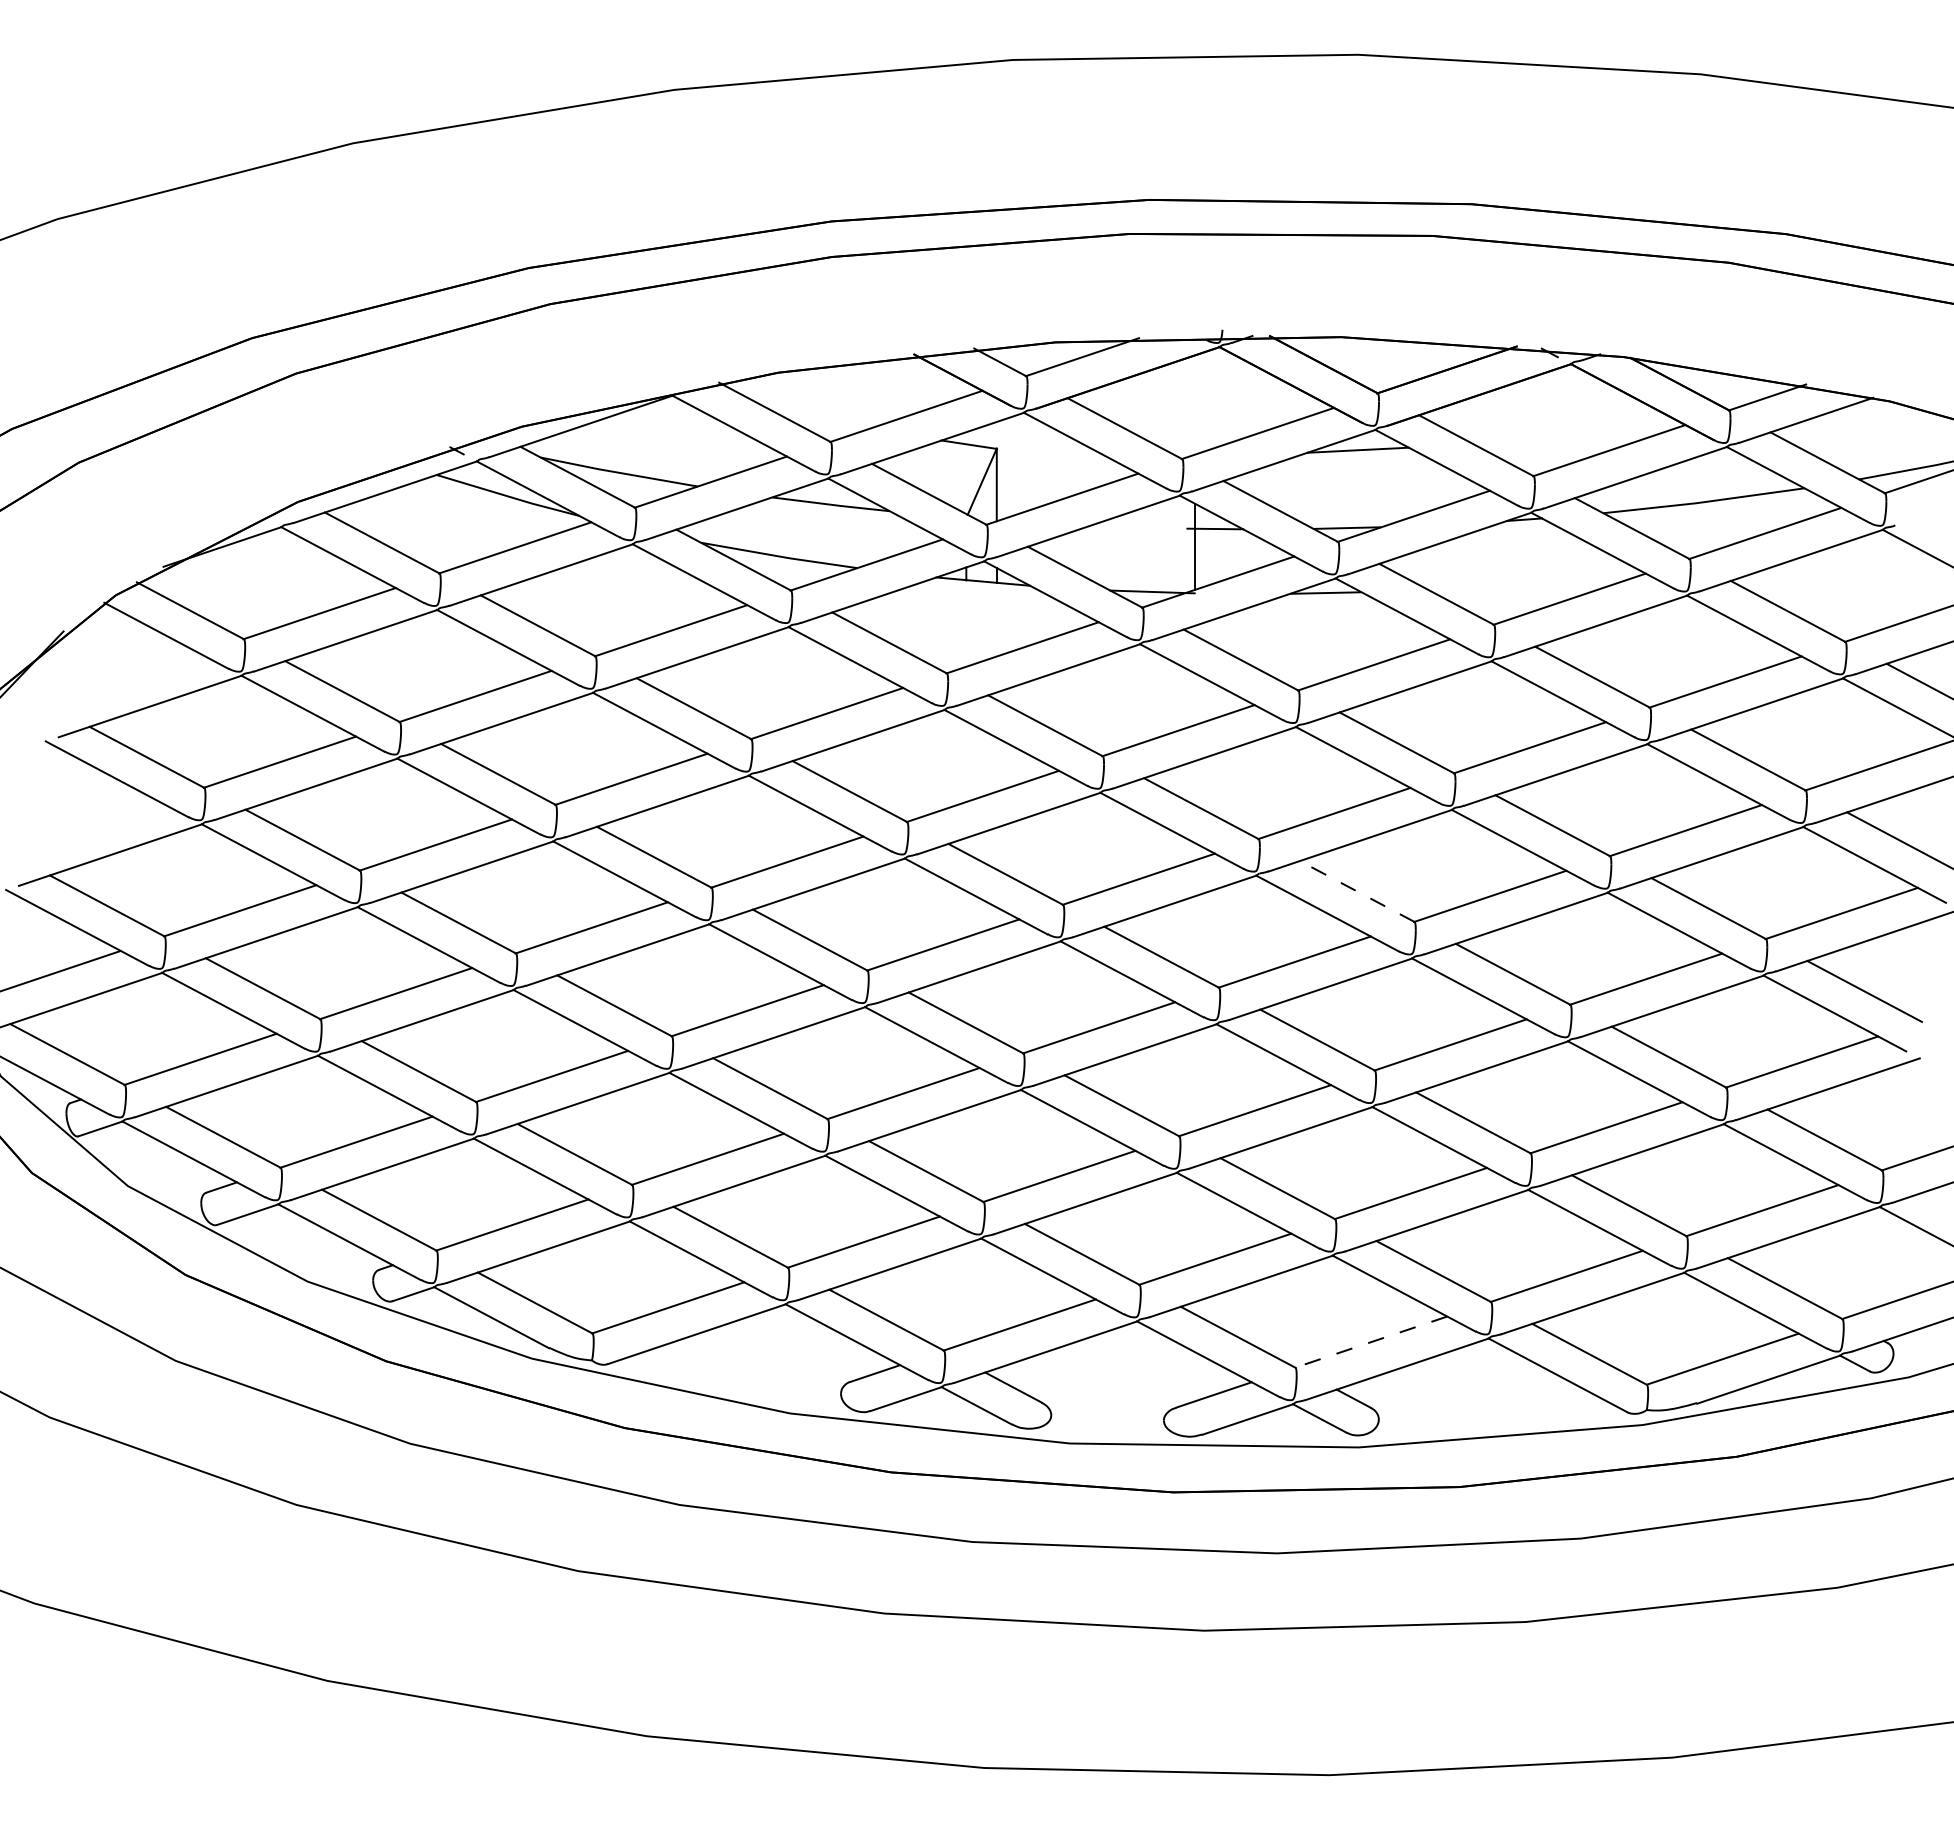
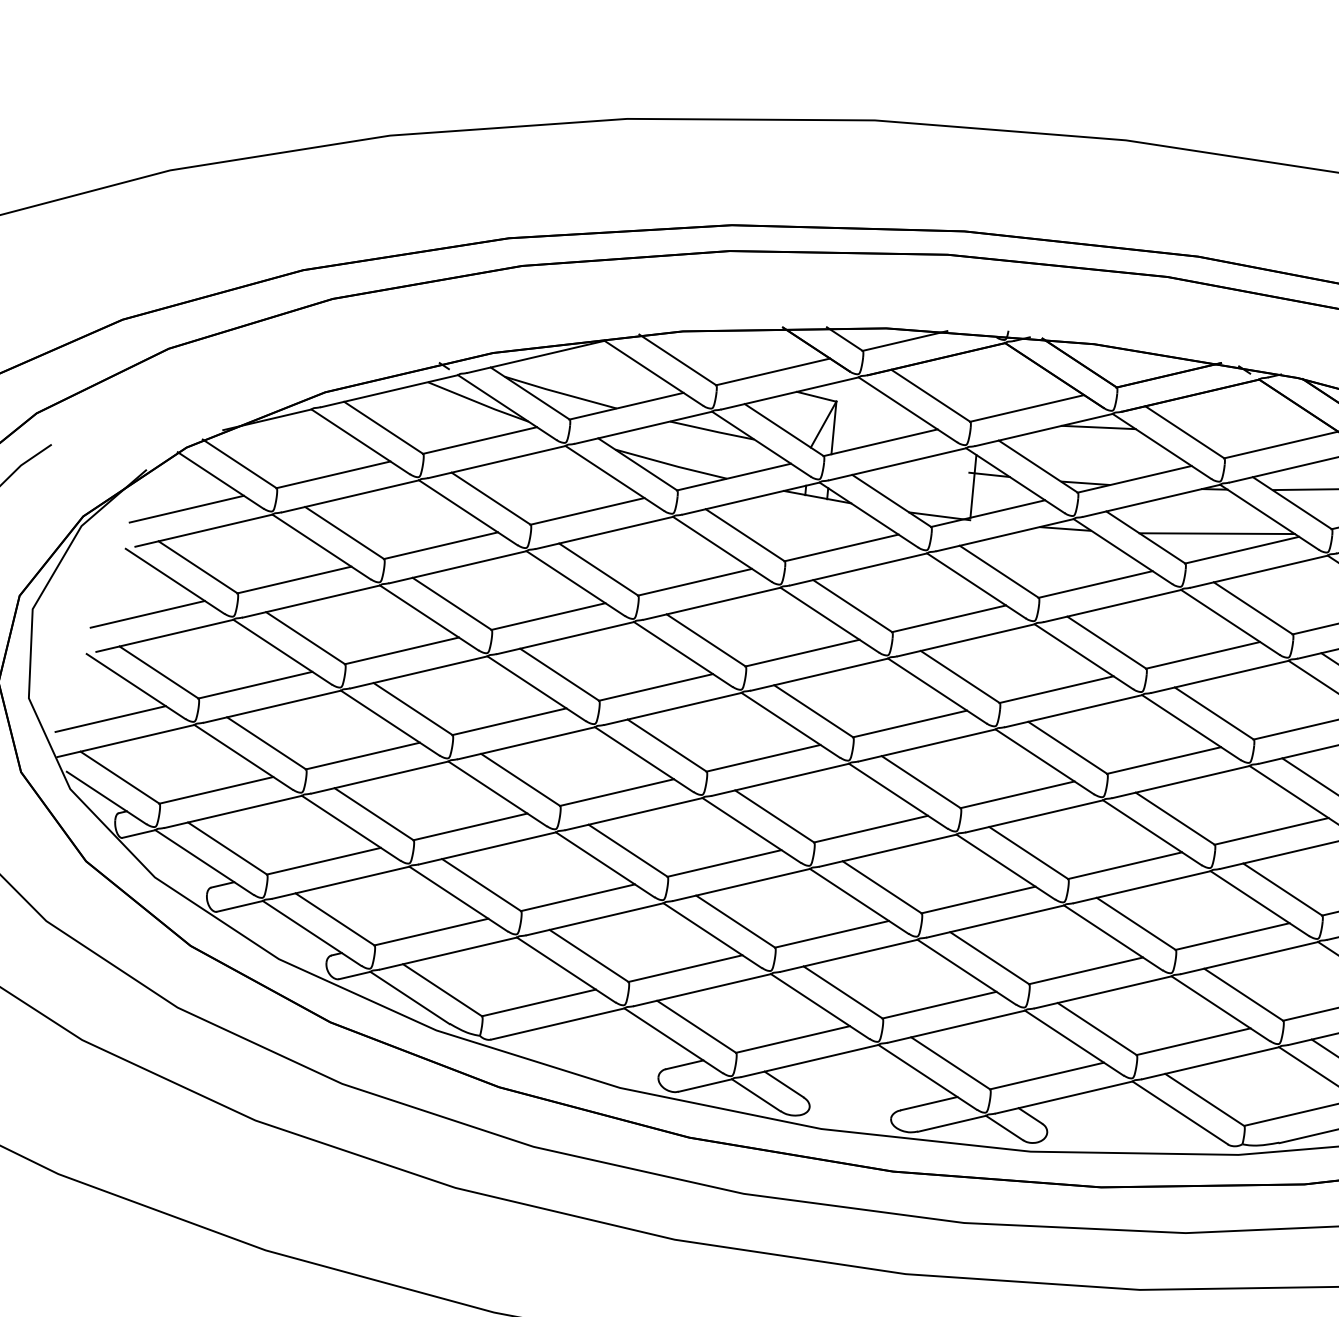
line: (1533, 579) -> (1217, 533), added
line: (123, 679) -> (186, 509), added
line: (84, 827) -> (147, 614), added
line: (1357, 891) -> (1067, 747), dashed -> solid
line: (1370, 1342) -> (1046, 1076), dashed -> solid

